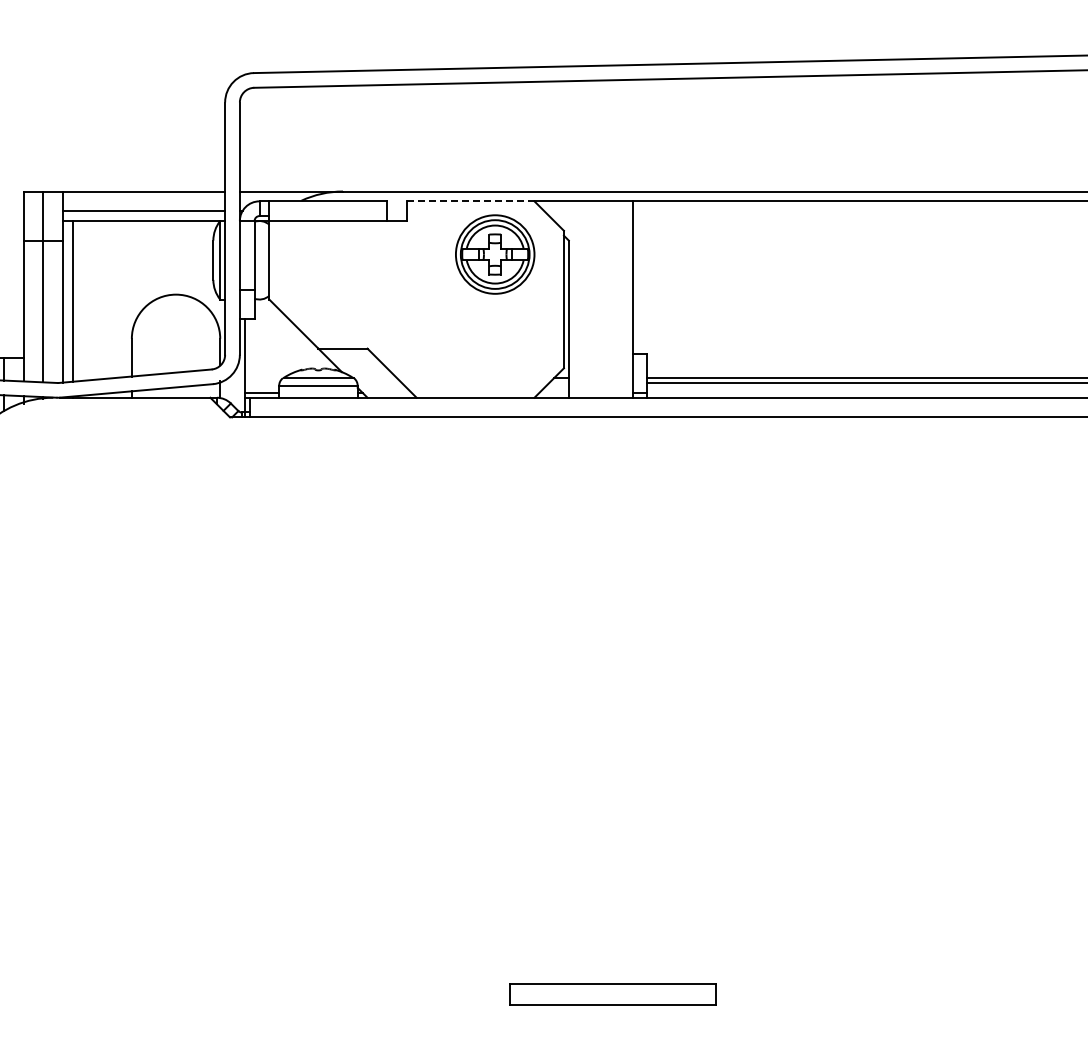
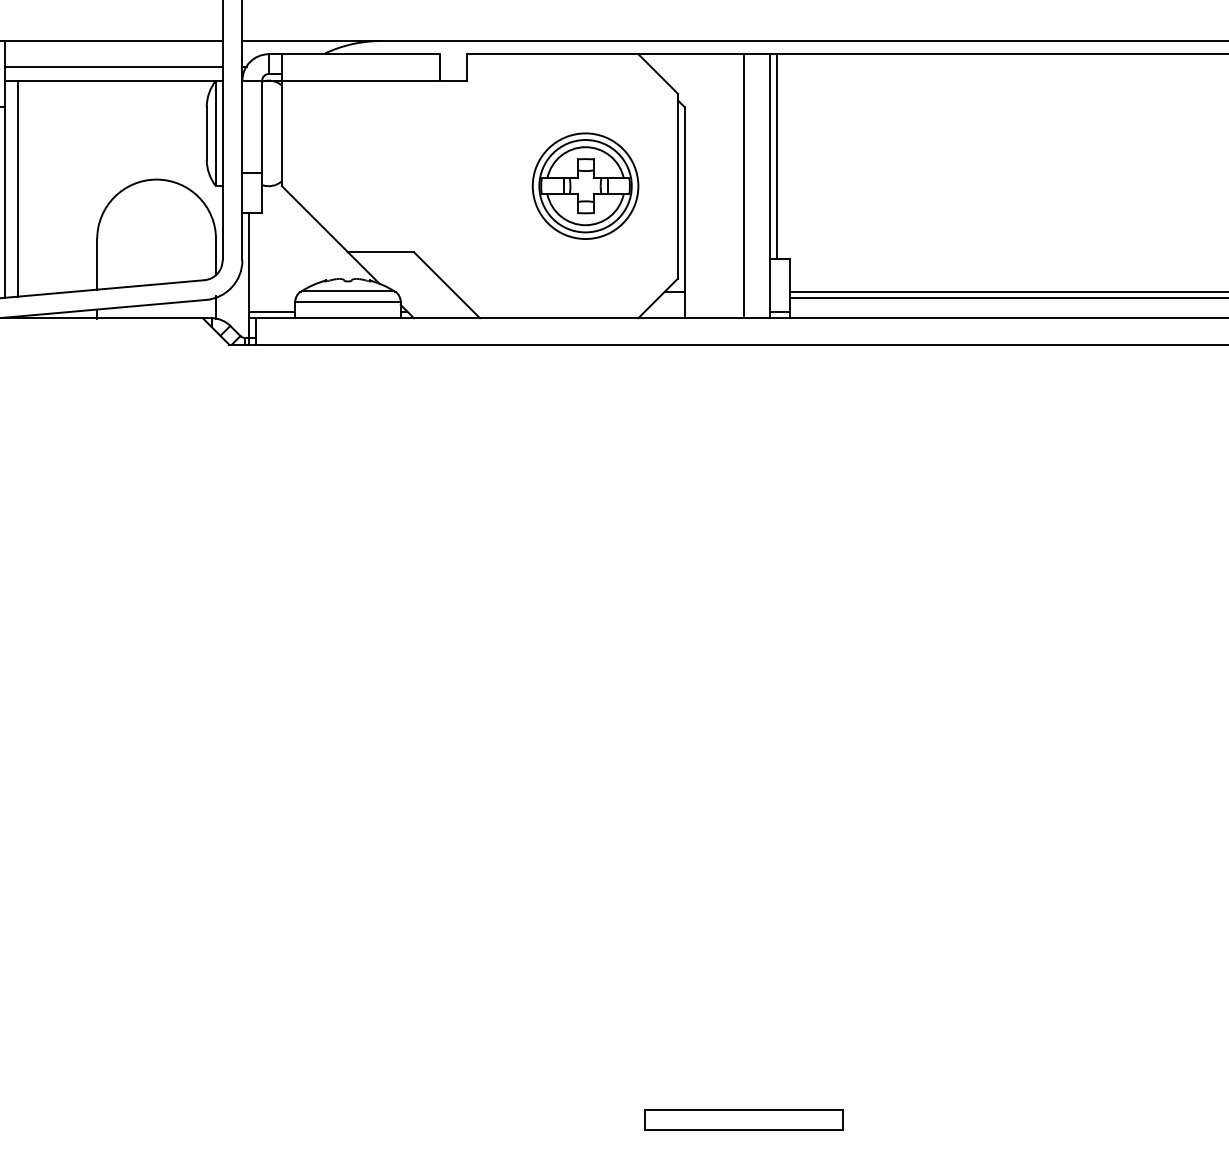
line: (470, 201) -> (552, 54), dashed -> solid
part: (495, 254) -> (585, 186), moved
line: (637, 277) -> (776, 156), added
line: (613, 299) -> (744, 186), added
part: (612, 994) -> (743, 1120), size x0.71

